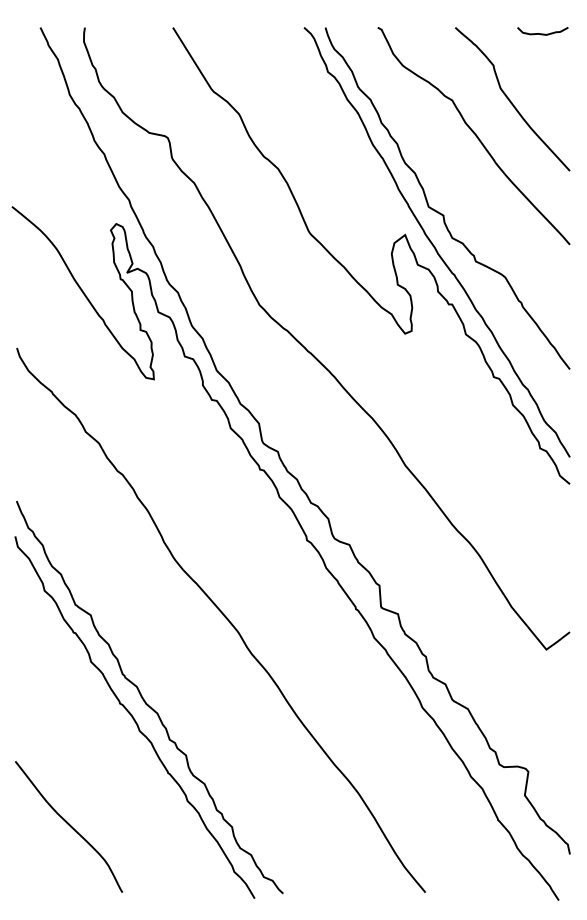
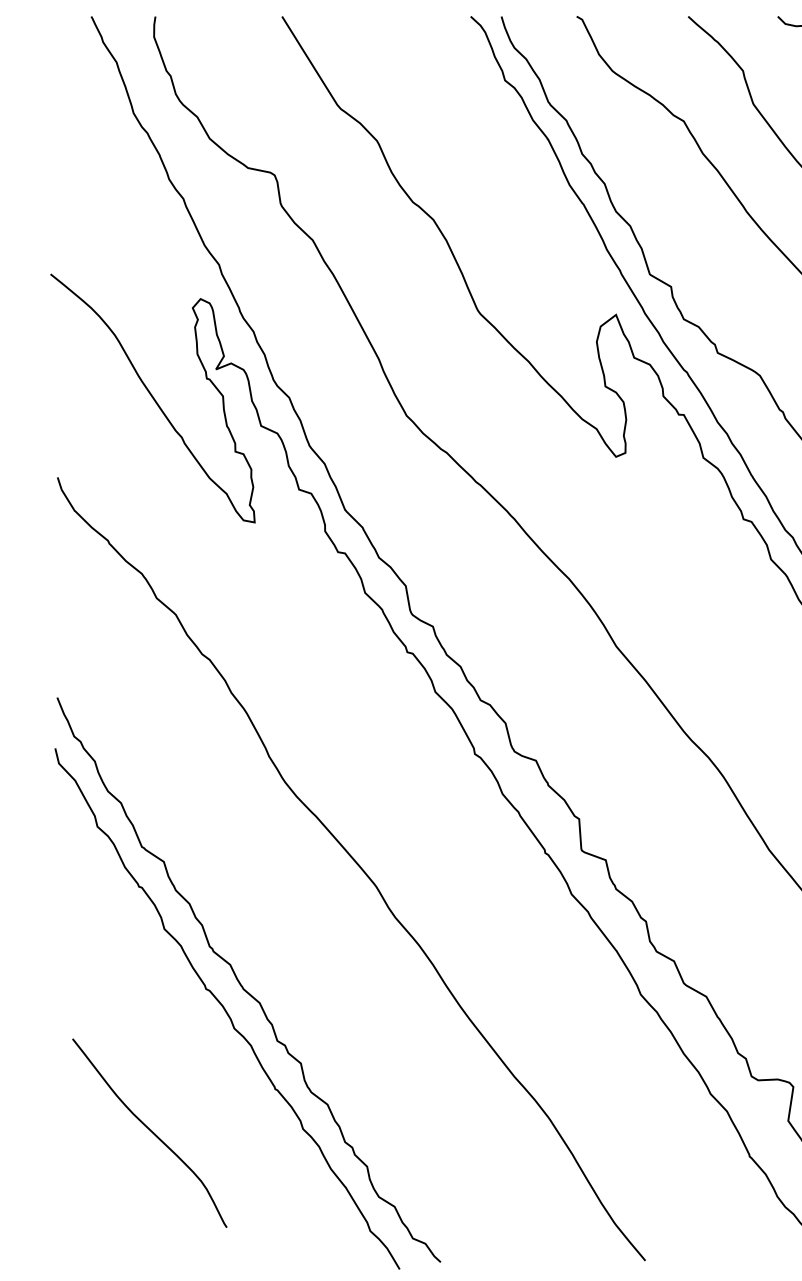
curve: (68, 825) -> (149, 1131), moved

